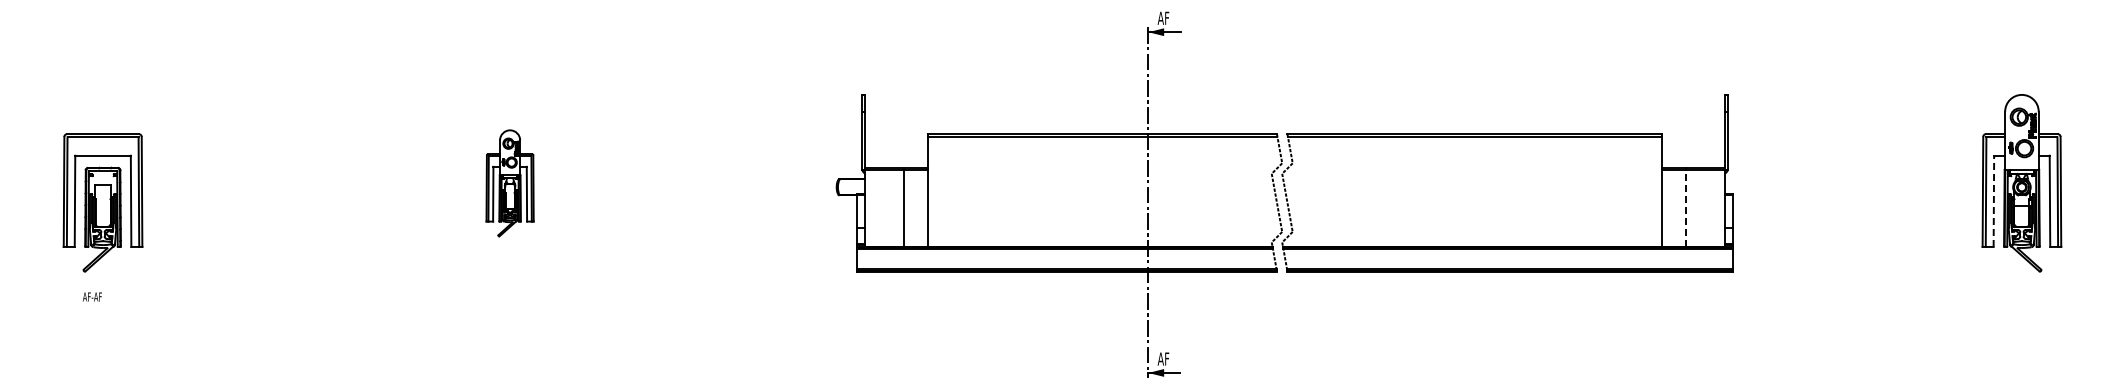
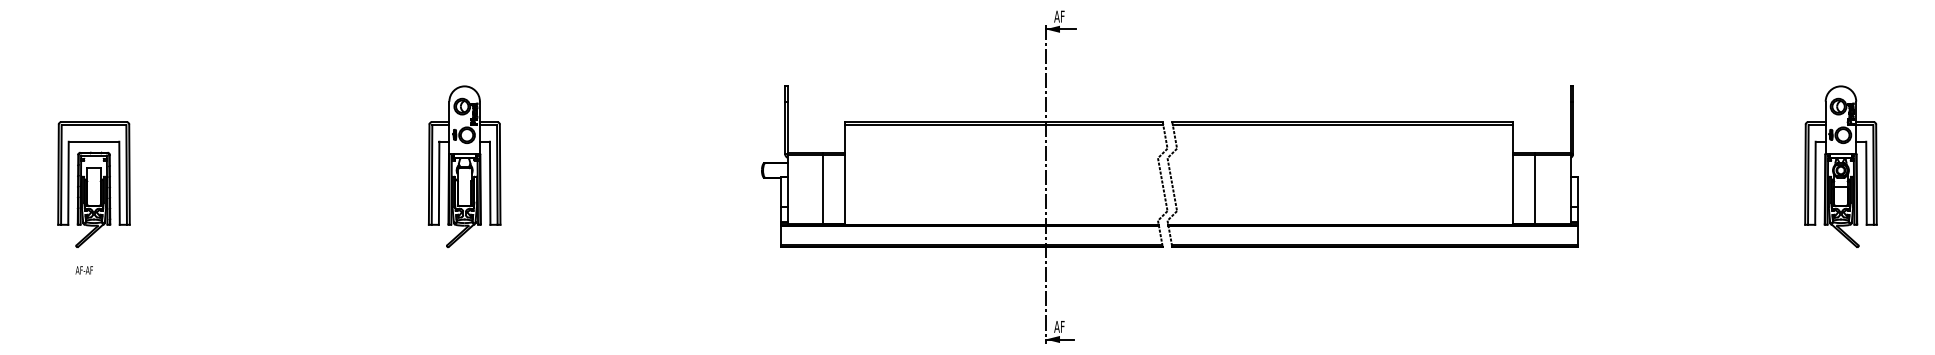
part: (509, 183) -> (464, 167), size x1.67
line: (1993, 201) -> (1815, 183), dashed -> solid
line: (1685, 207) -> (1534, 188), dashed -> solid

